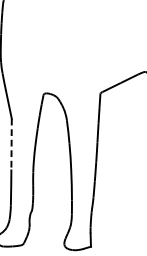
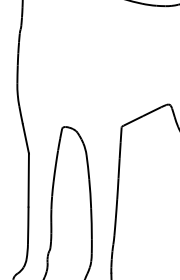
line: (11, 144) -> (28, 180), dashed -> solid

